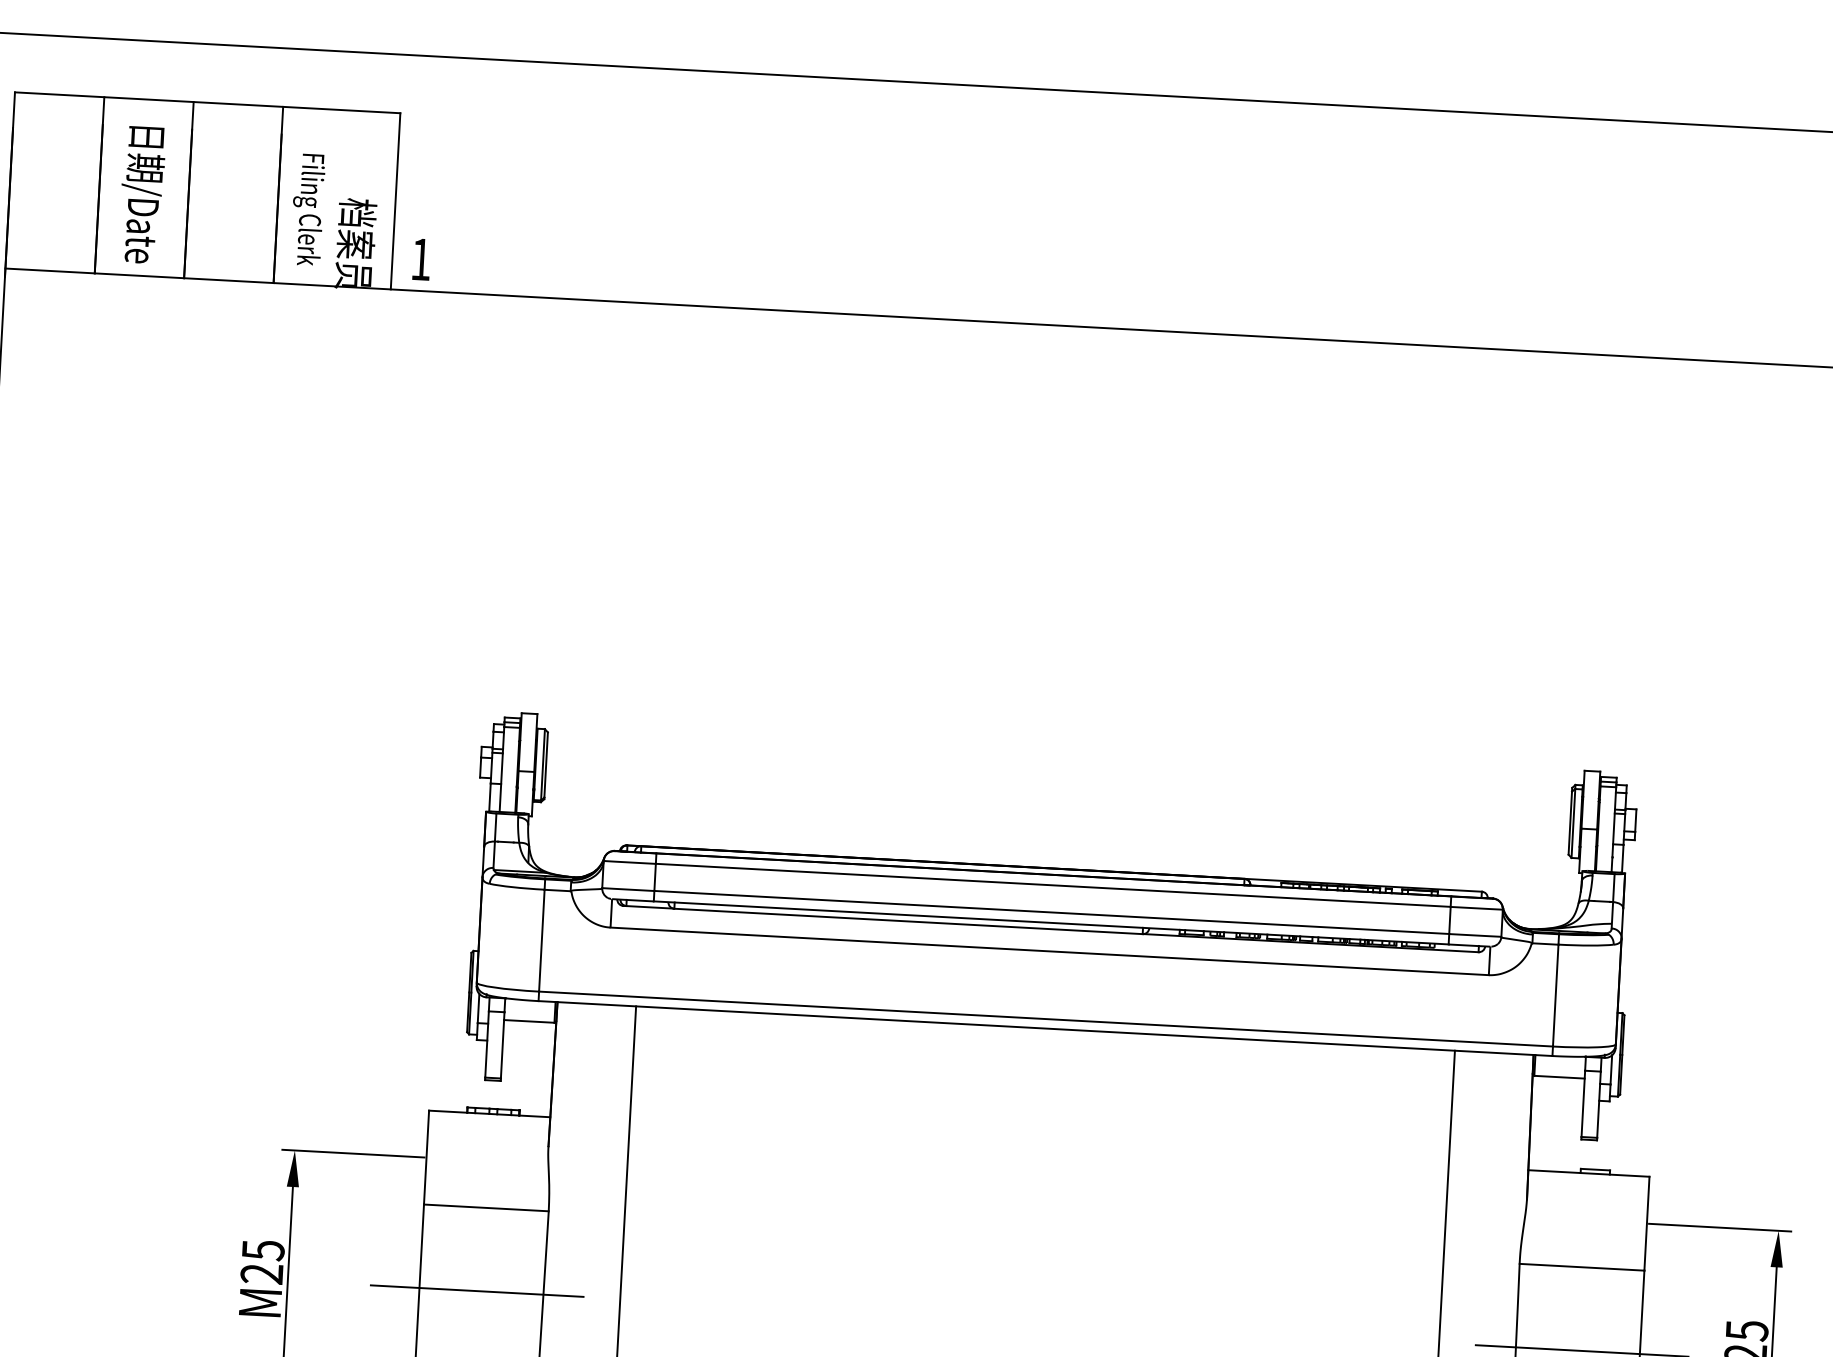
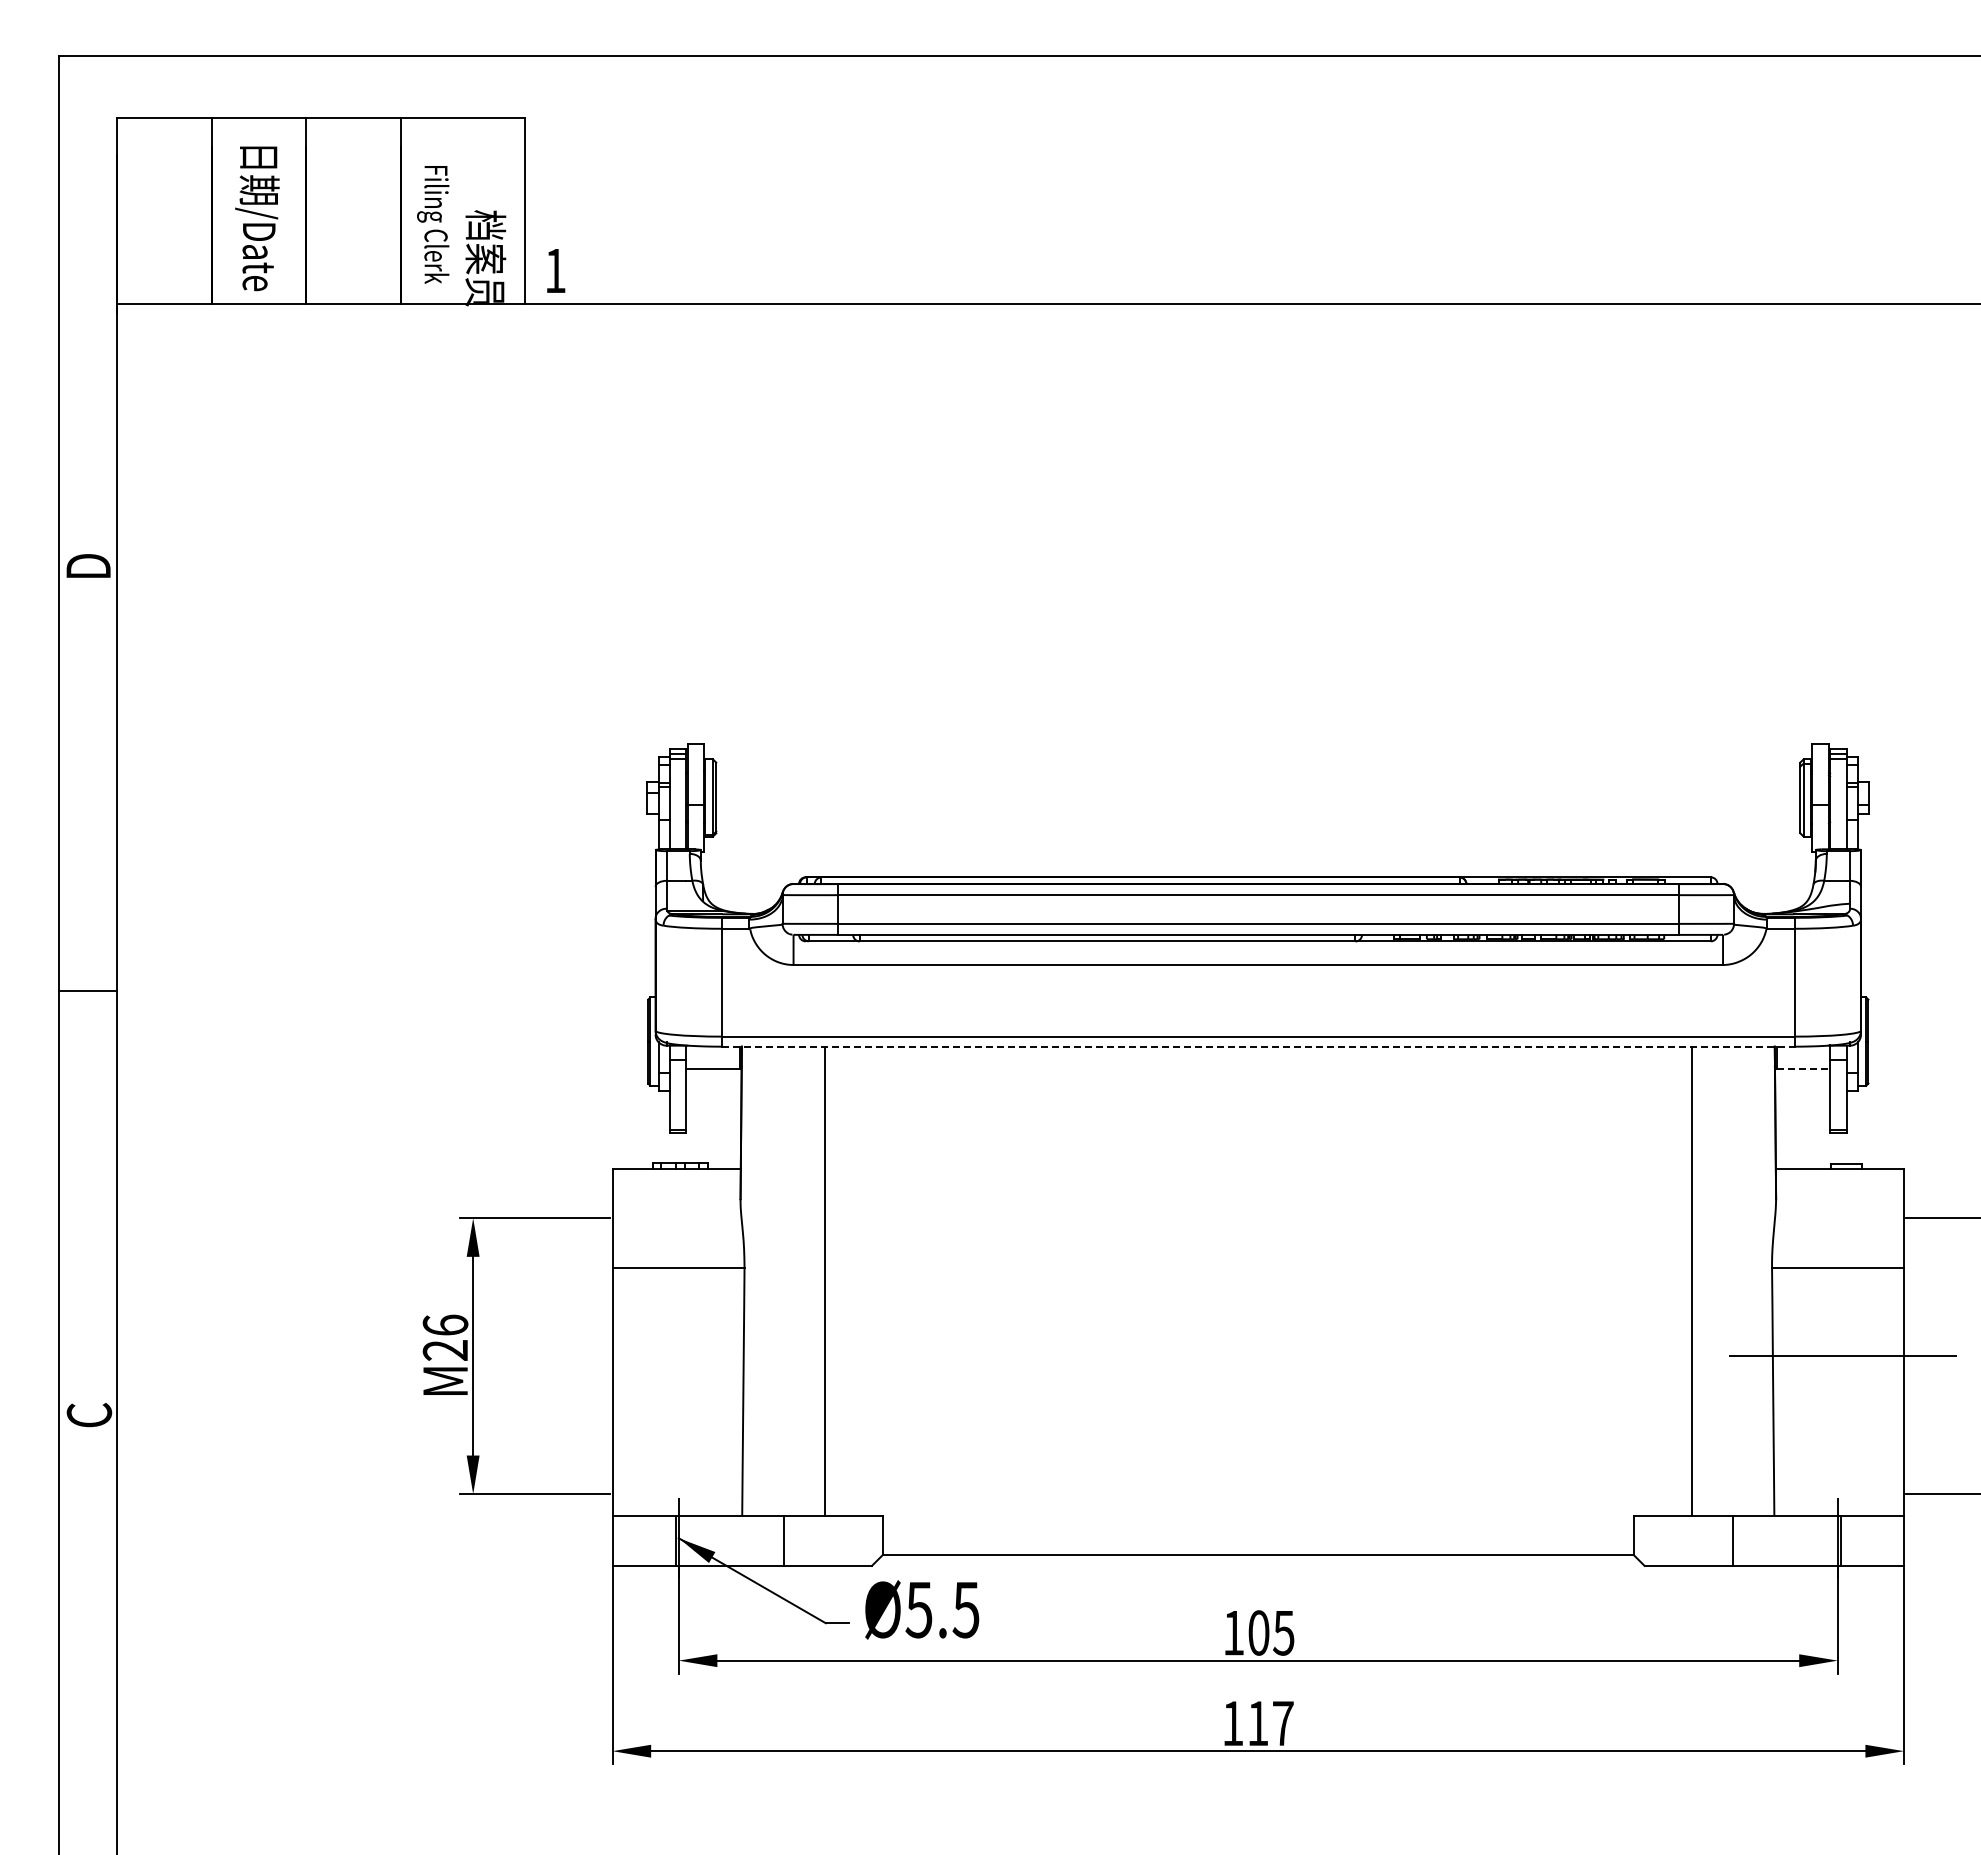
line: (1045, 1028) -> (1258, 1046), solid -> dashed
line: (1559, 1077) -> (1803, 1068), solid -> dashed
text: (263, 1250) -> (445, 1325), M25 -> M26
line: (477, 1291) -> (673, 1356), removed

